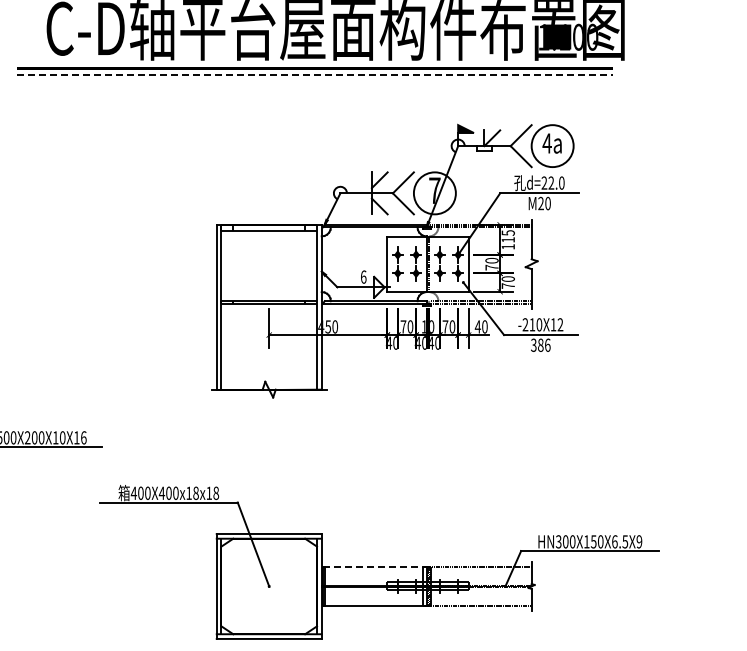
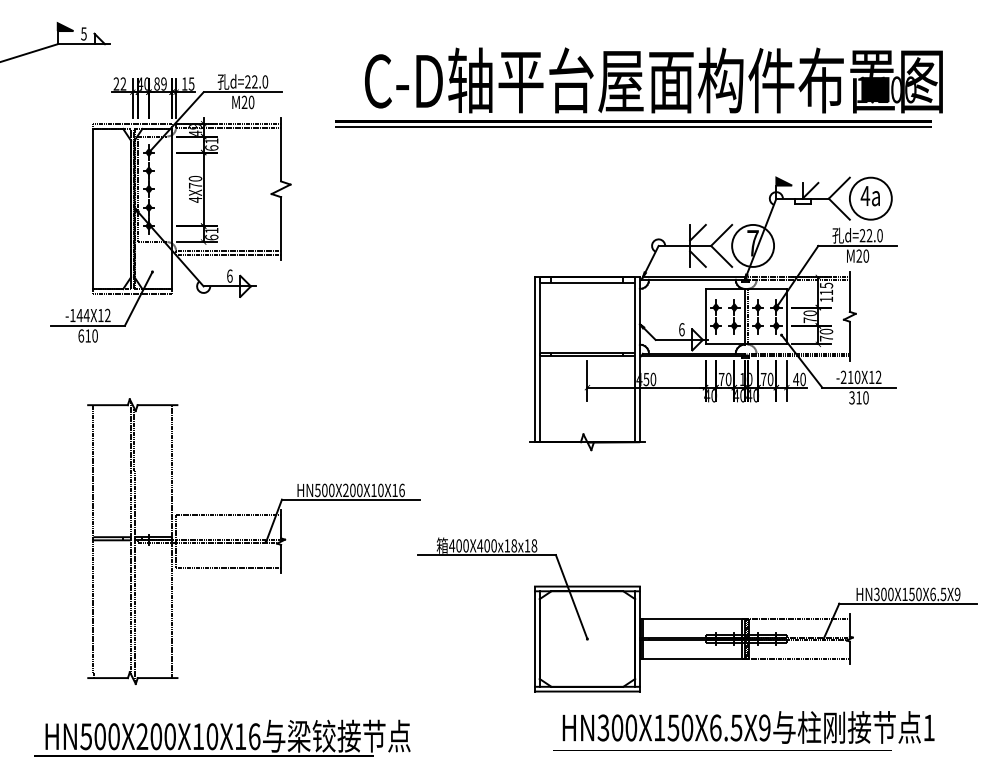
line: (315, 74) -> (633, 127), dashed -> solid
text: (544, 344) -> (862, 397), 386 -> 310
line: (375, 566) -> (693, 619), dashed -> solid

